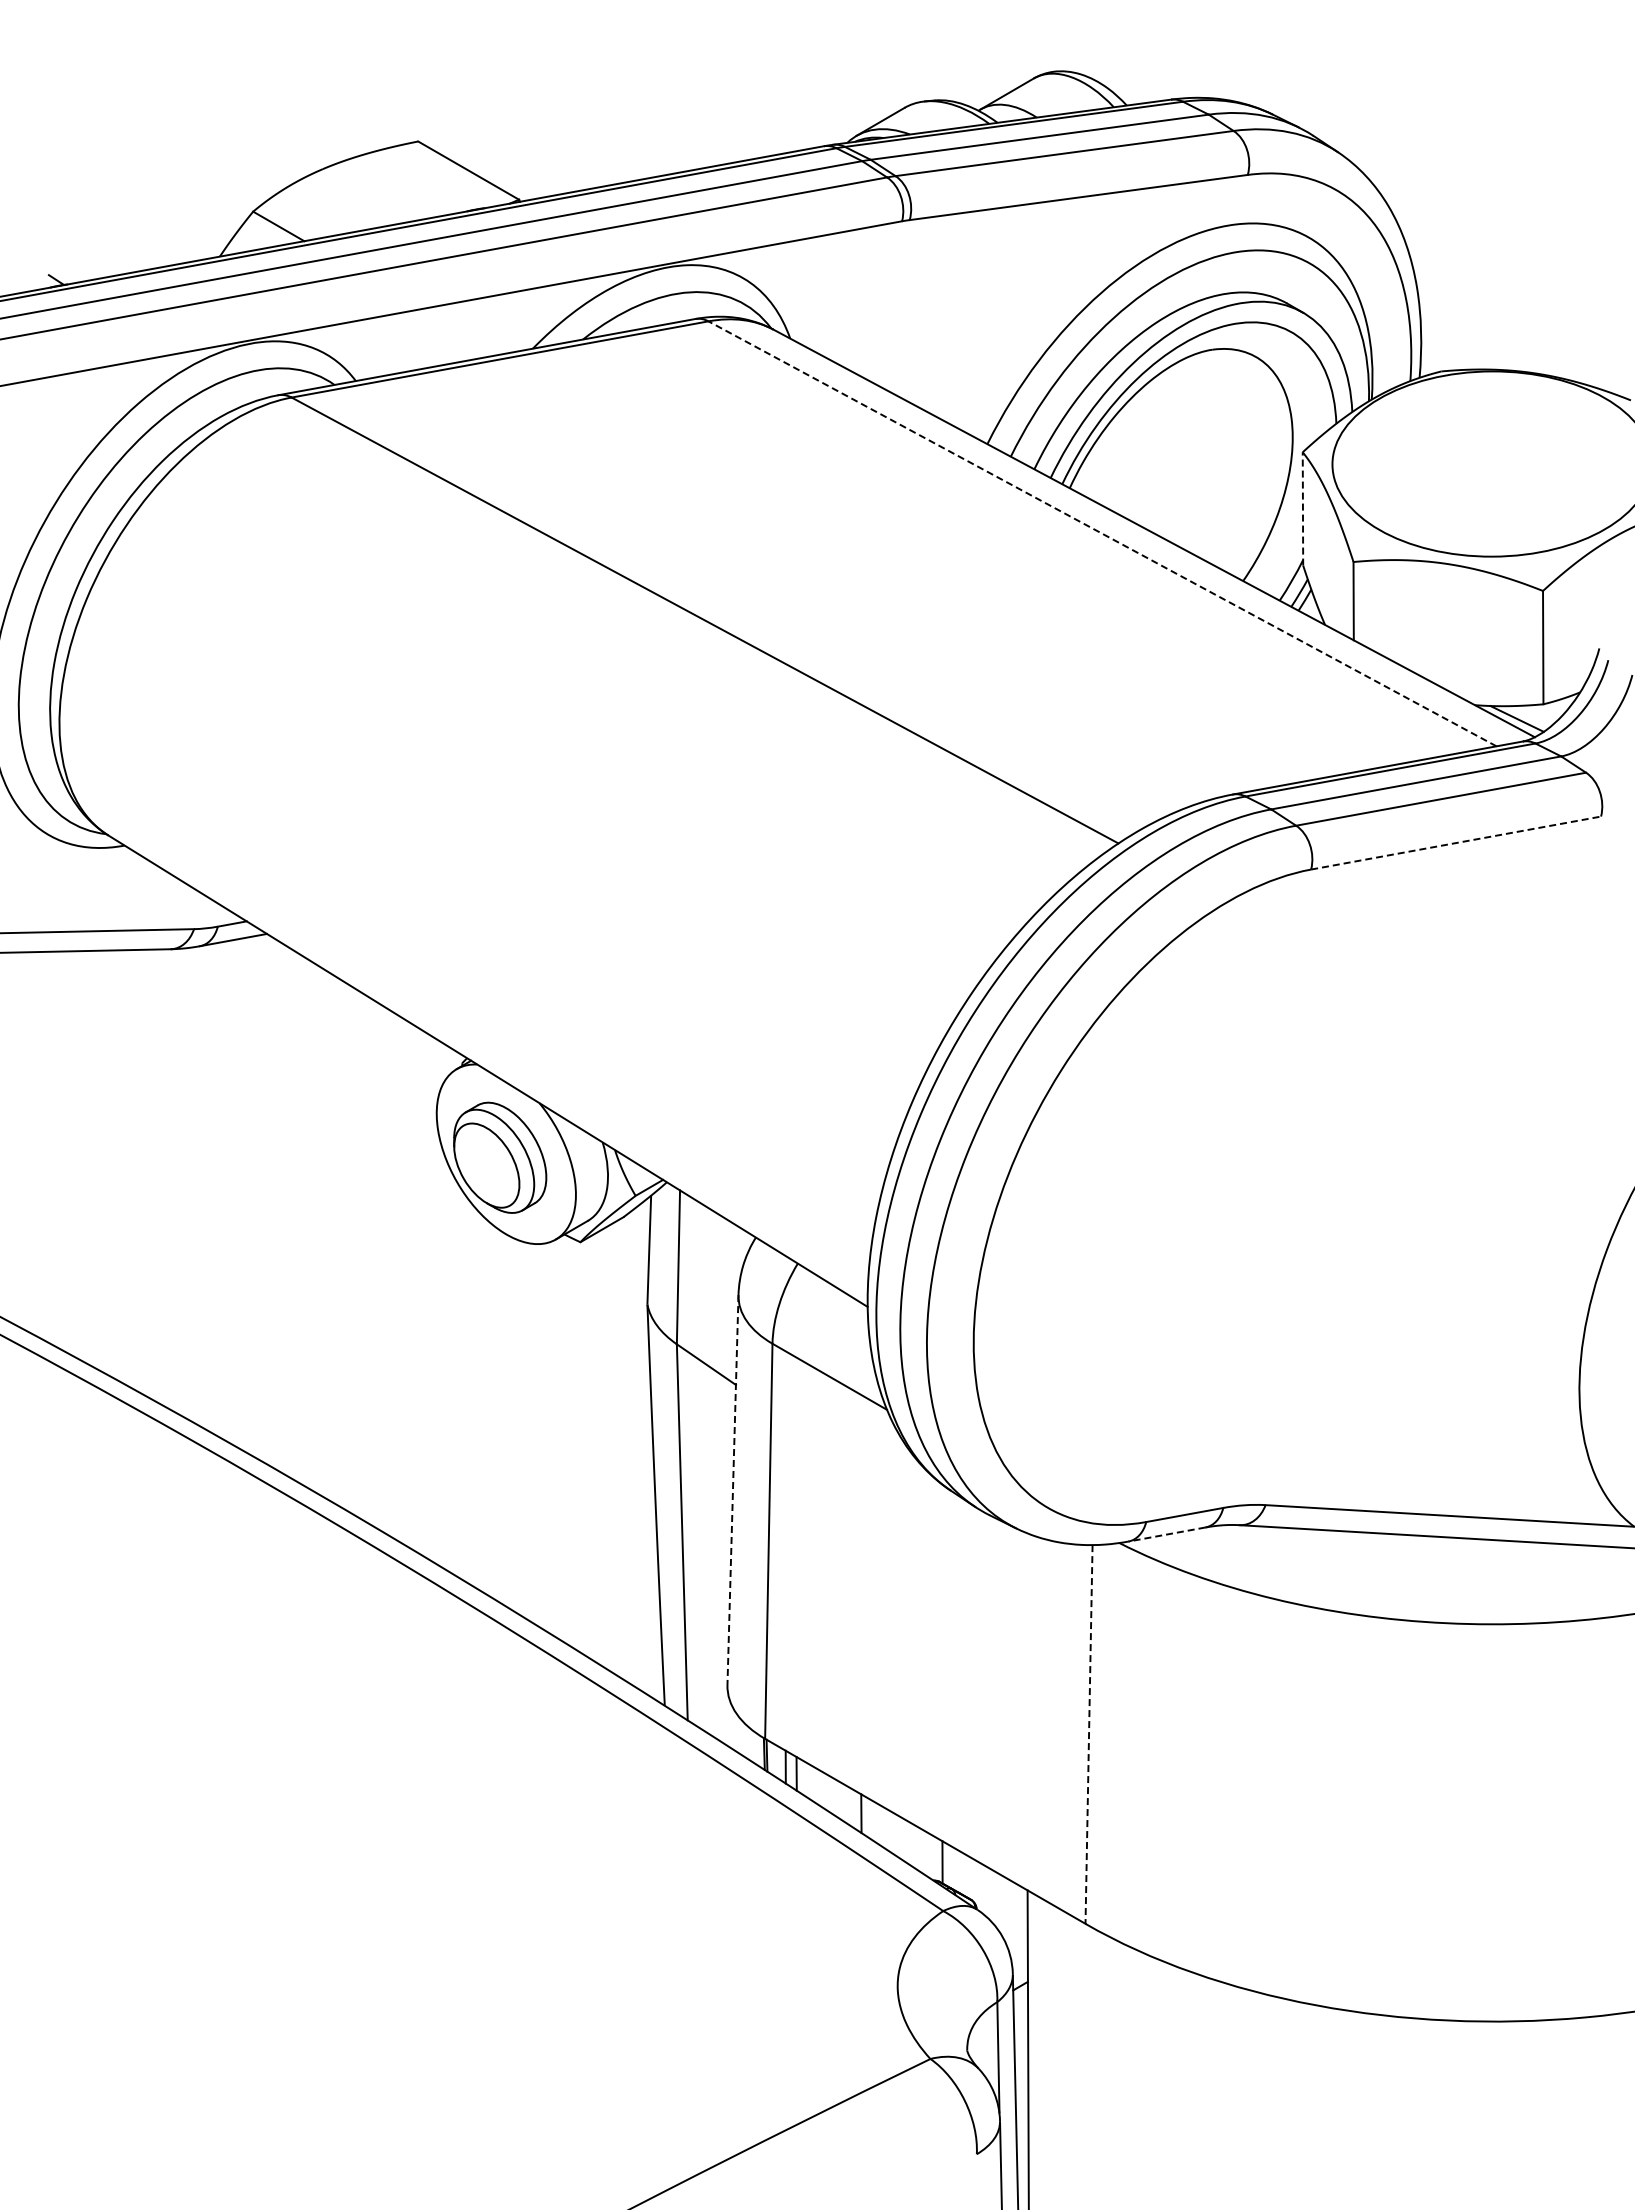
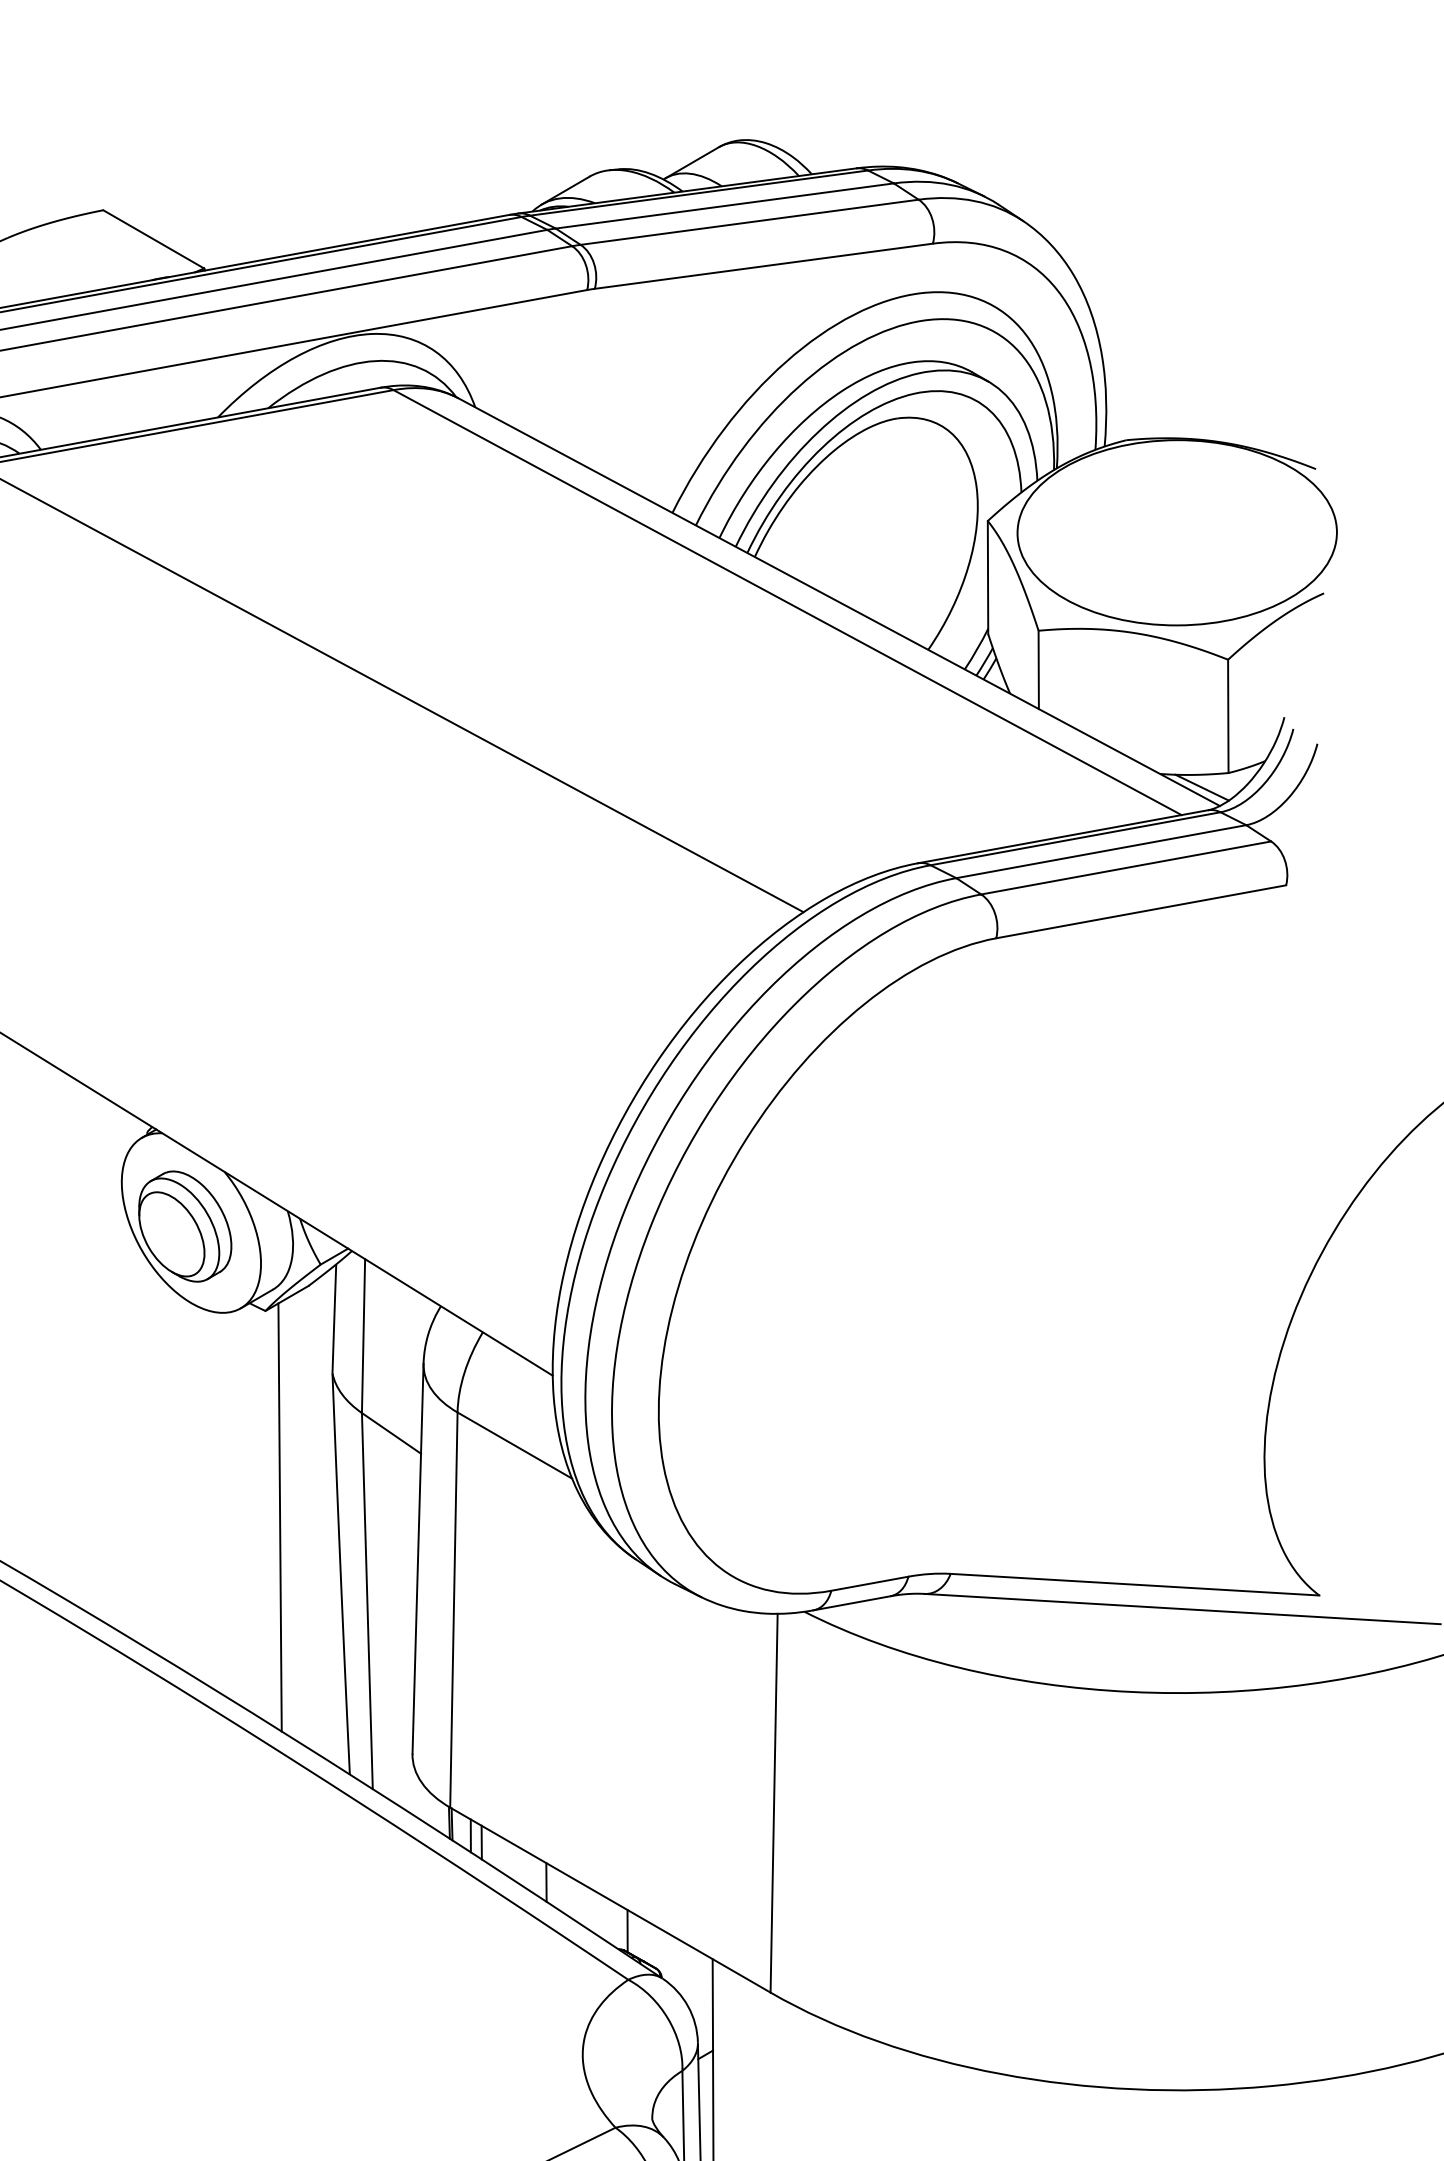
line: (1302, 508) -> (987, 577), dashed -> solid
line: (1102, 533) -> (787, 602), dashed -> solid
line: (1456, 842) -> (1141, 911), dashed -> solid
line: (594, 1448) -> (279, 1517), added
line: (732, 1490) -> (417, 1559), dashed -> solid
line: (1166, 1534) -> (851, 1603), dashed -> solid
line: (1089, 1734) -> (774, 1803), dashed -> solid

